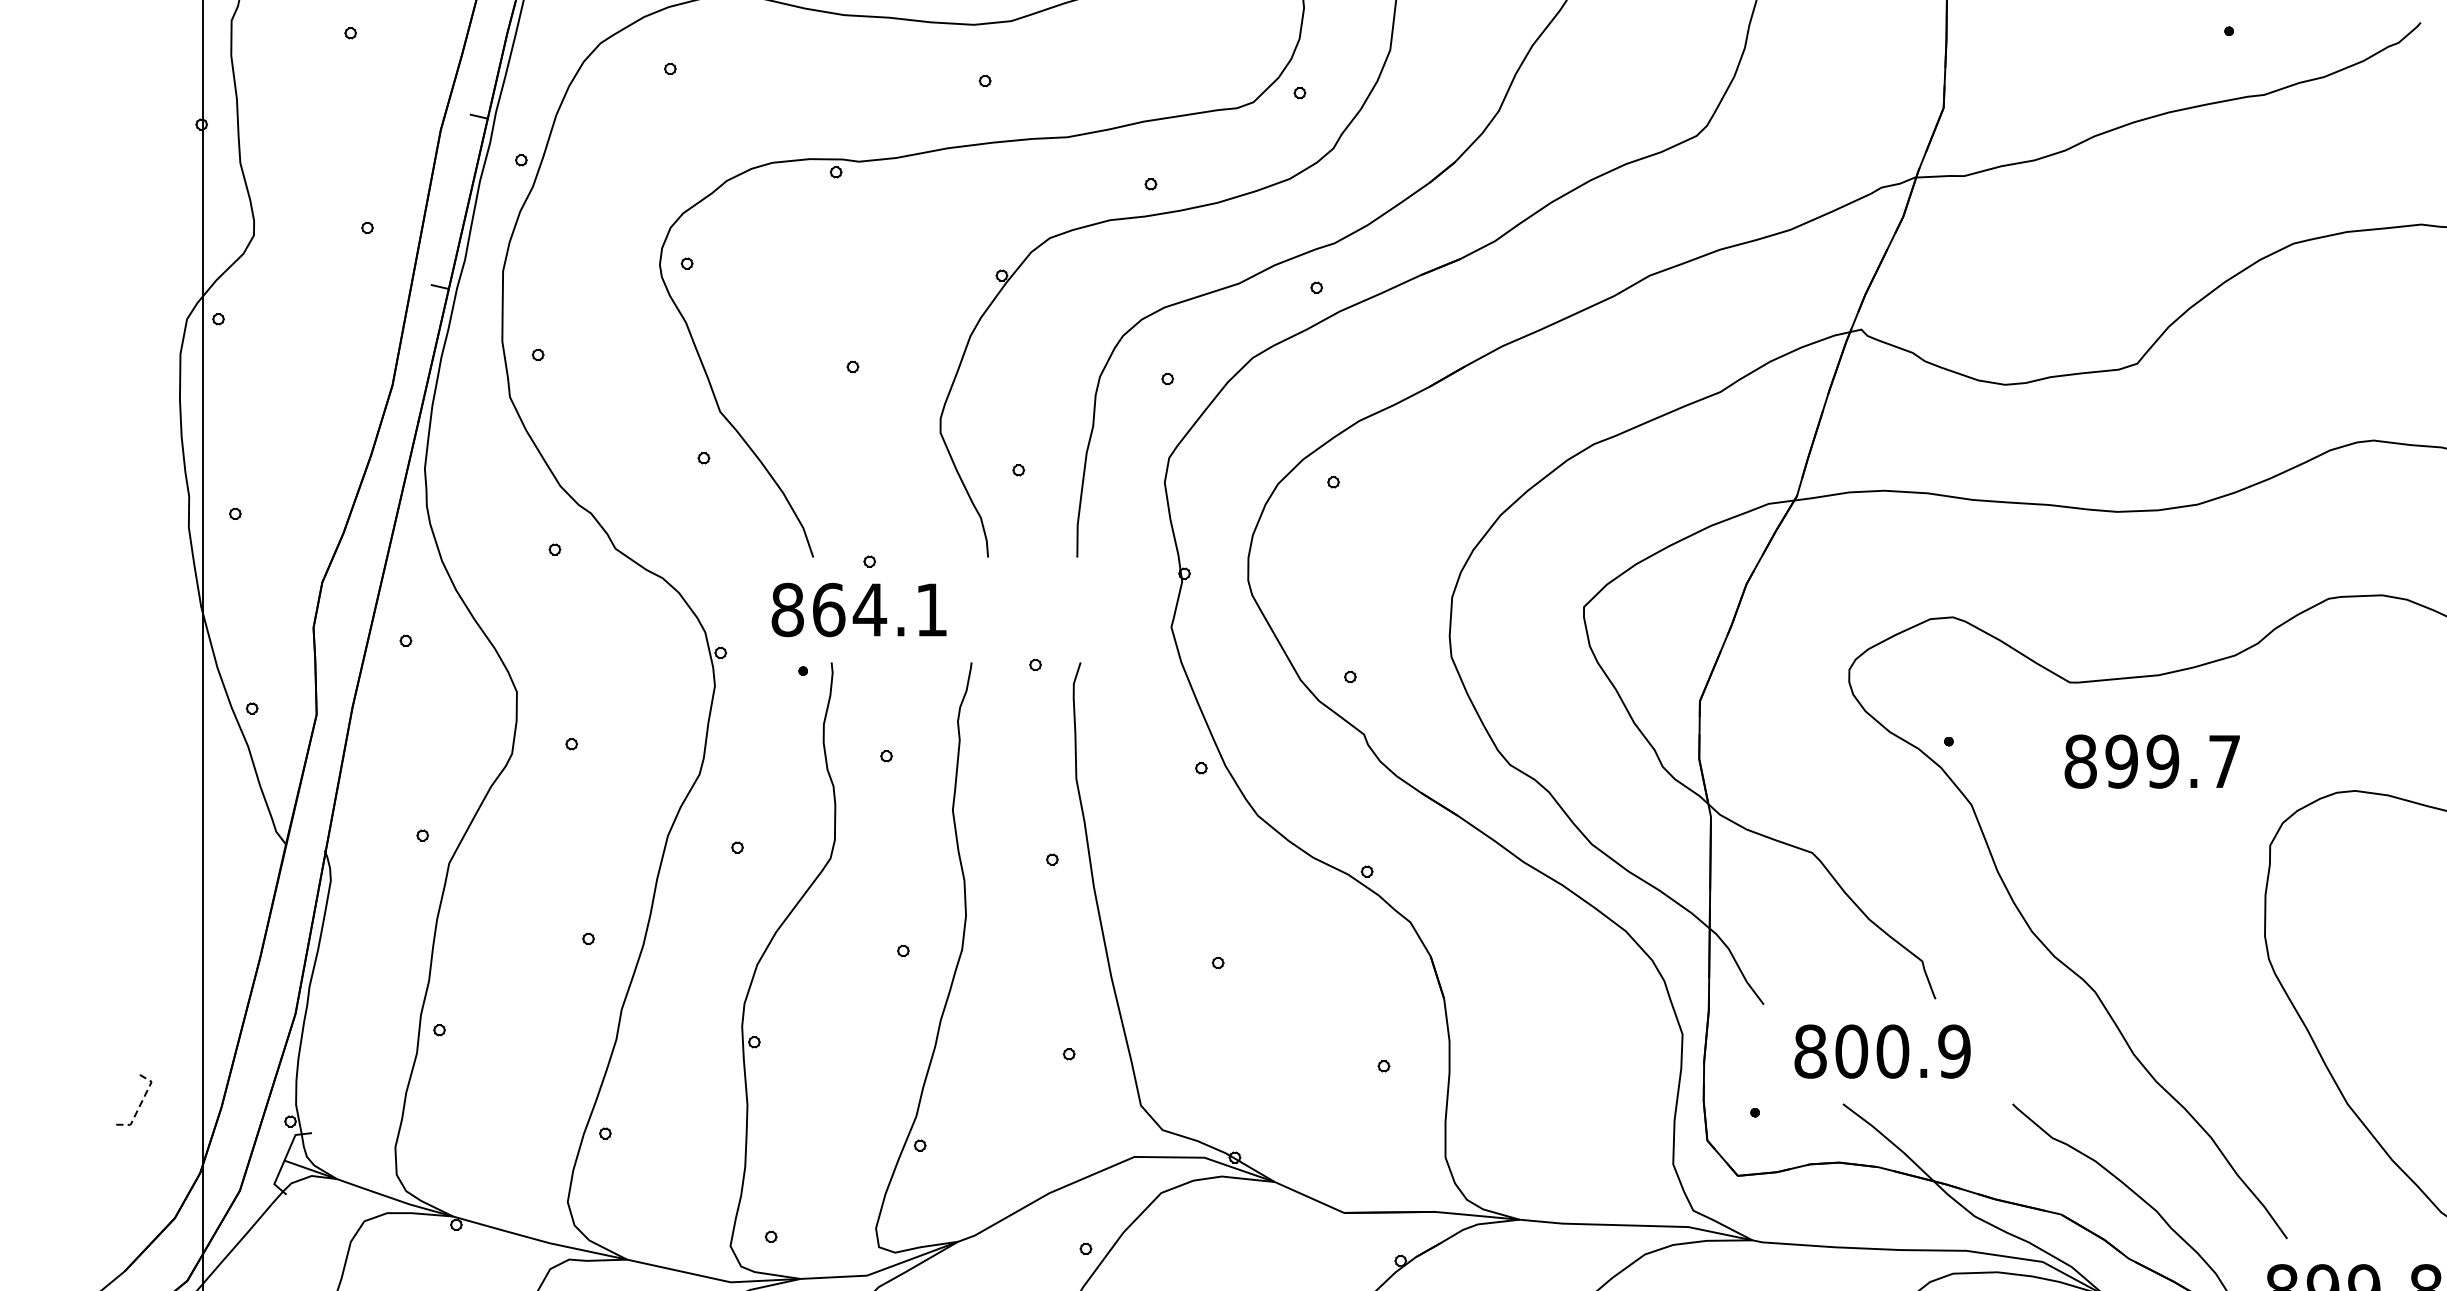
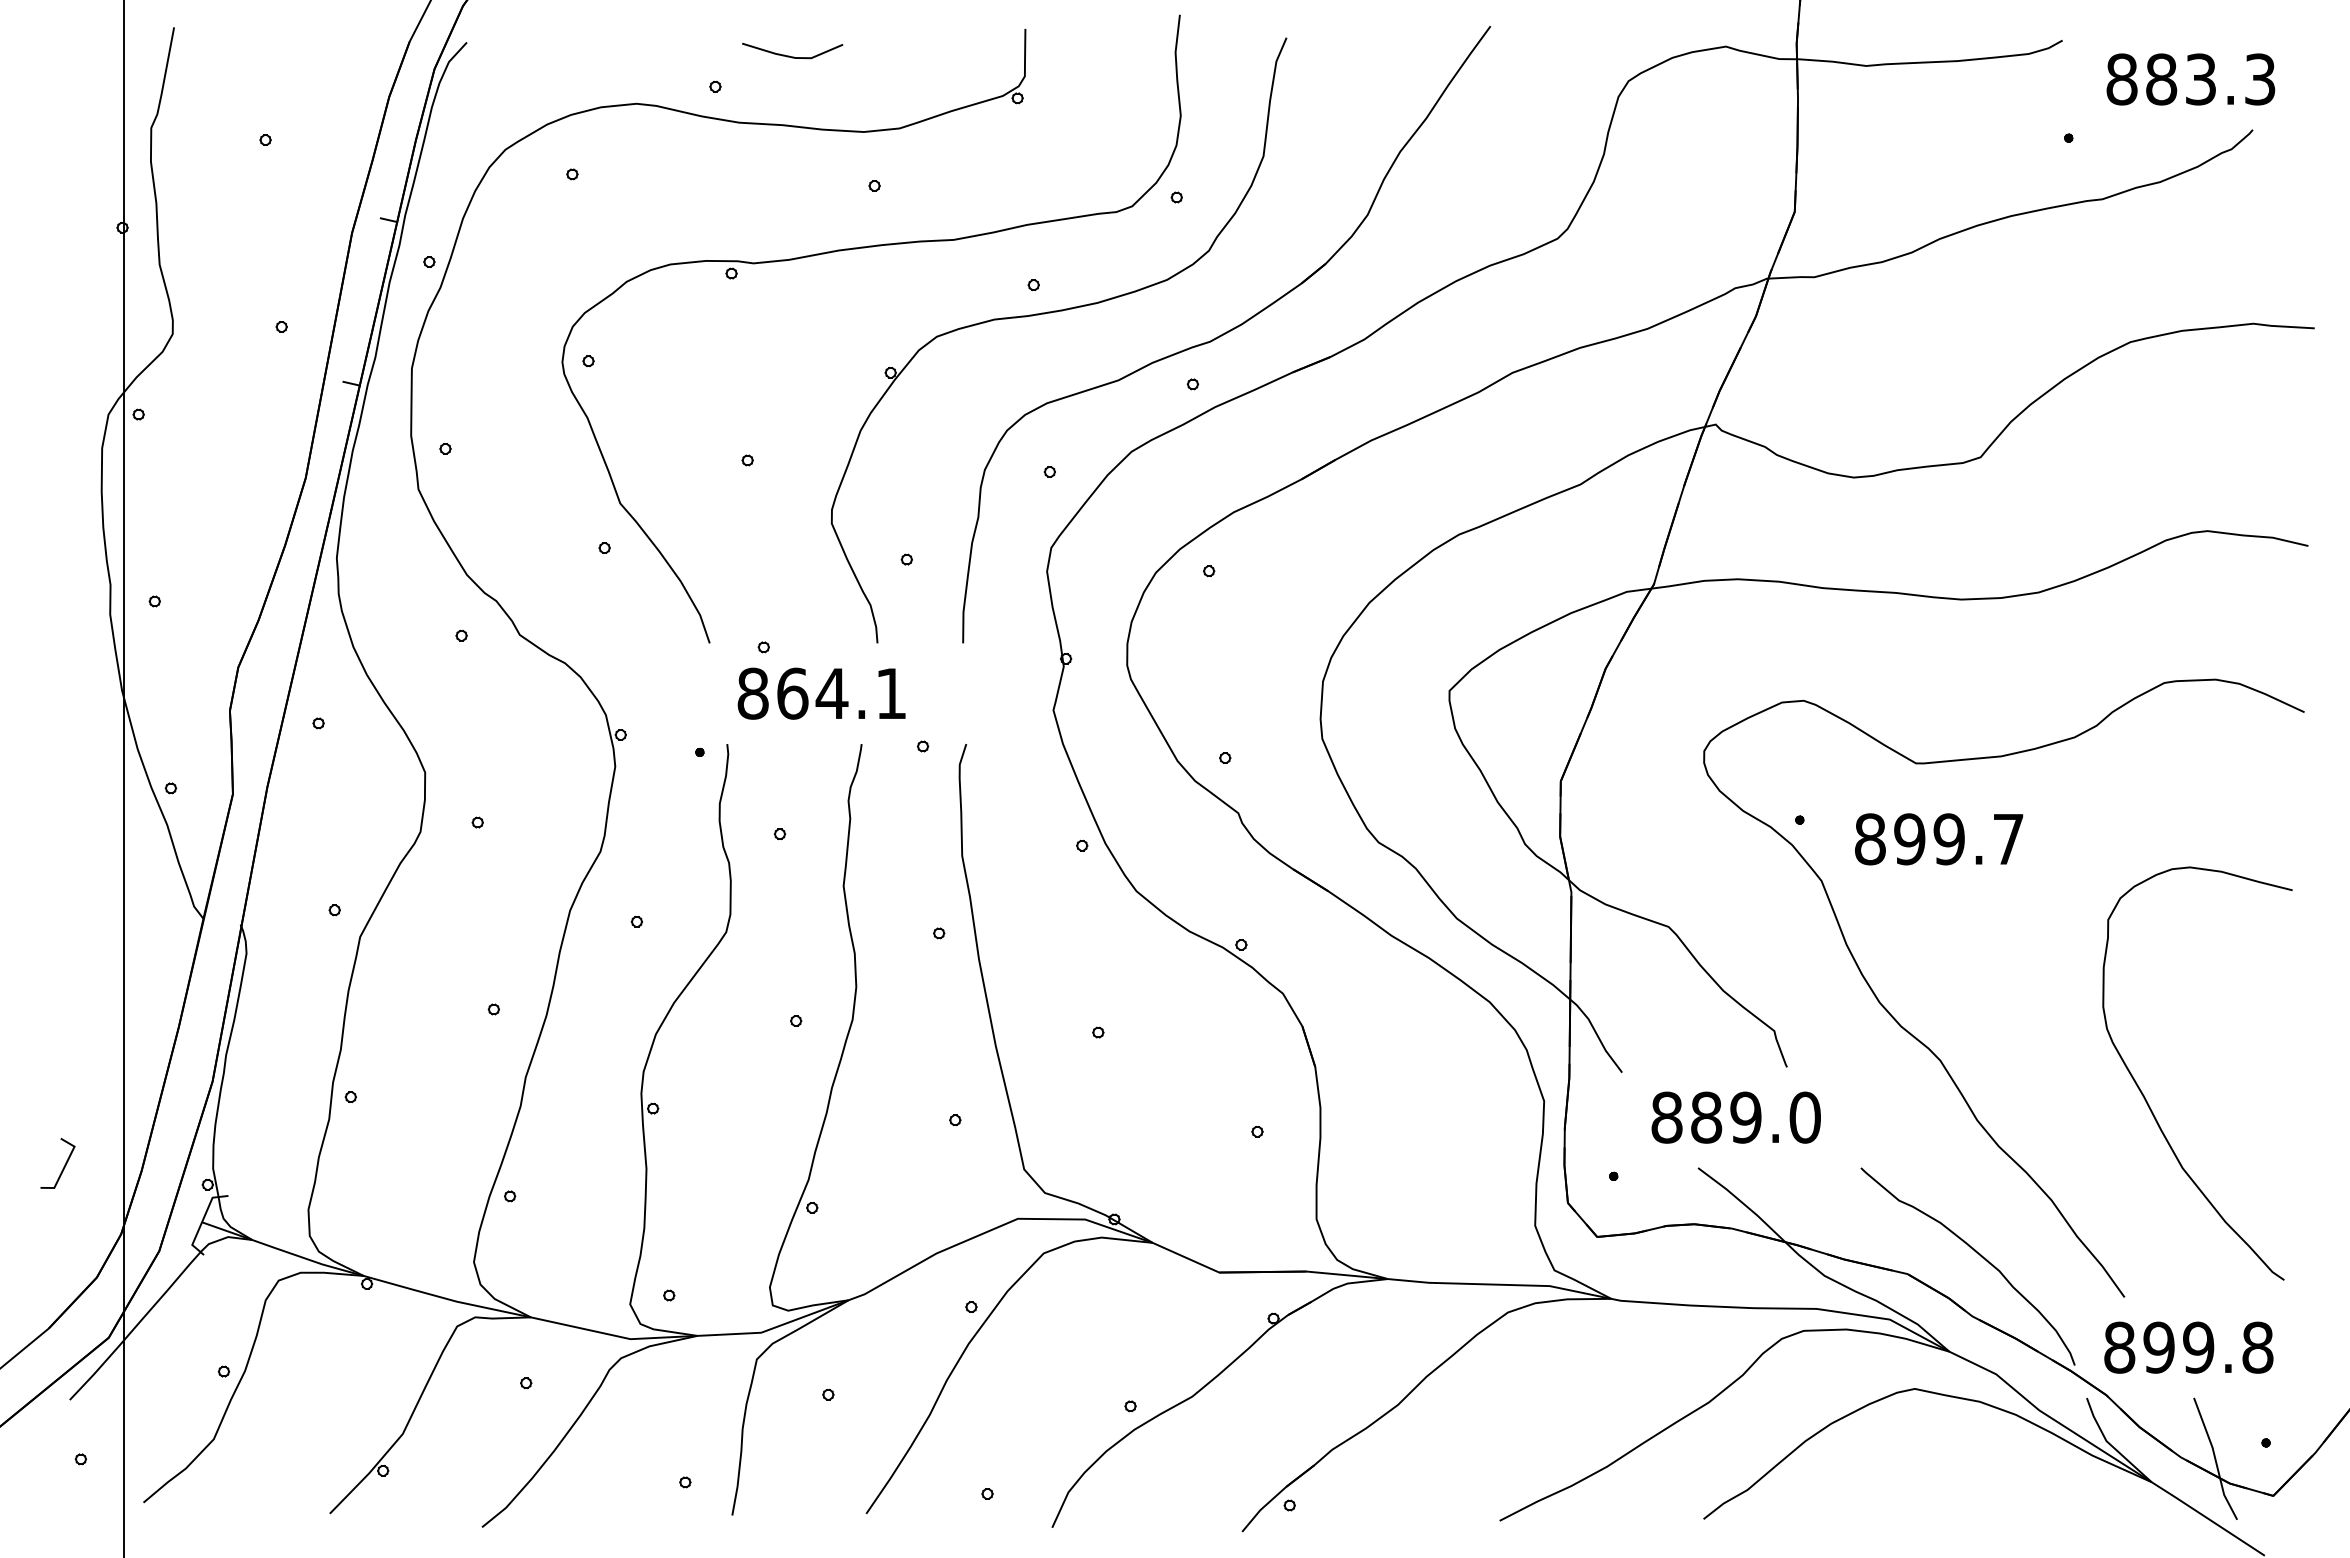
text: (858, 609) -> (821, 693), moved
text: (2152, 761) -> (1939, 839), moved
text: (1902, 1051) -> (1755, 1117), 800.9 -> 889.0
line: (142, 1102) -> (65, 1166), dashed -> solid

